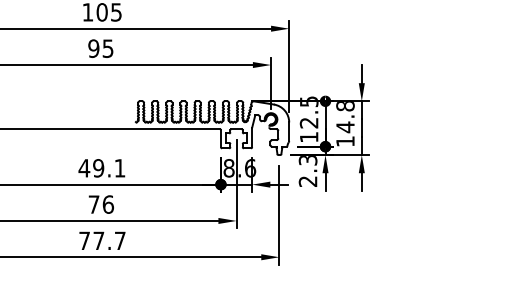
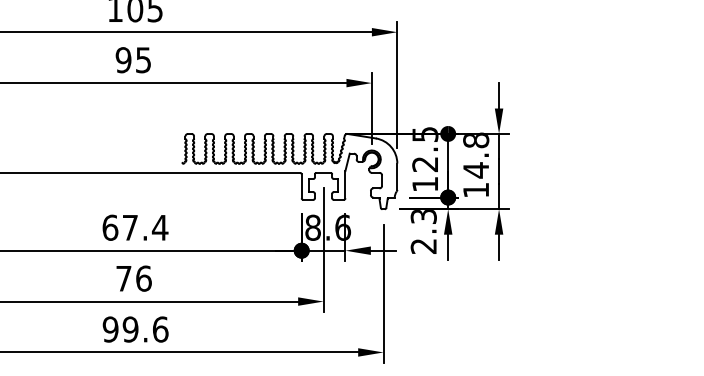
text: (101, 168) -> (134, 228), 49.1 -> 67.4
text: (102, 240) -> (135, 328), 77.7 -> 99.6

